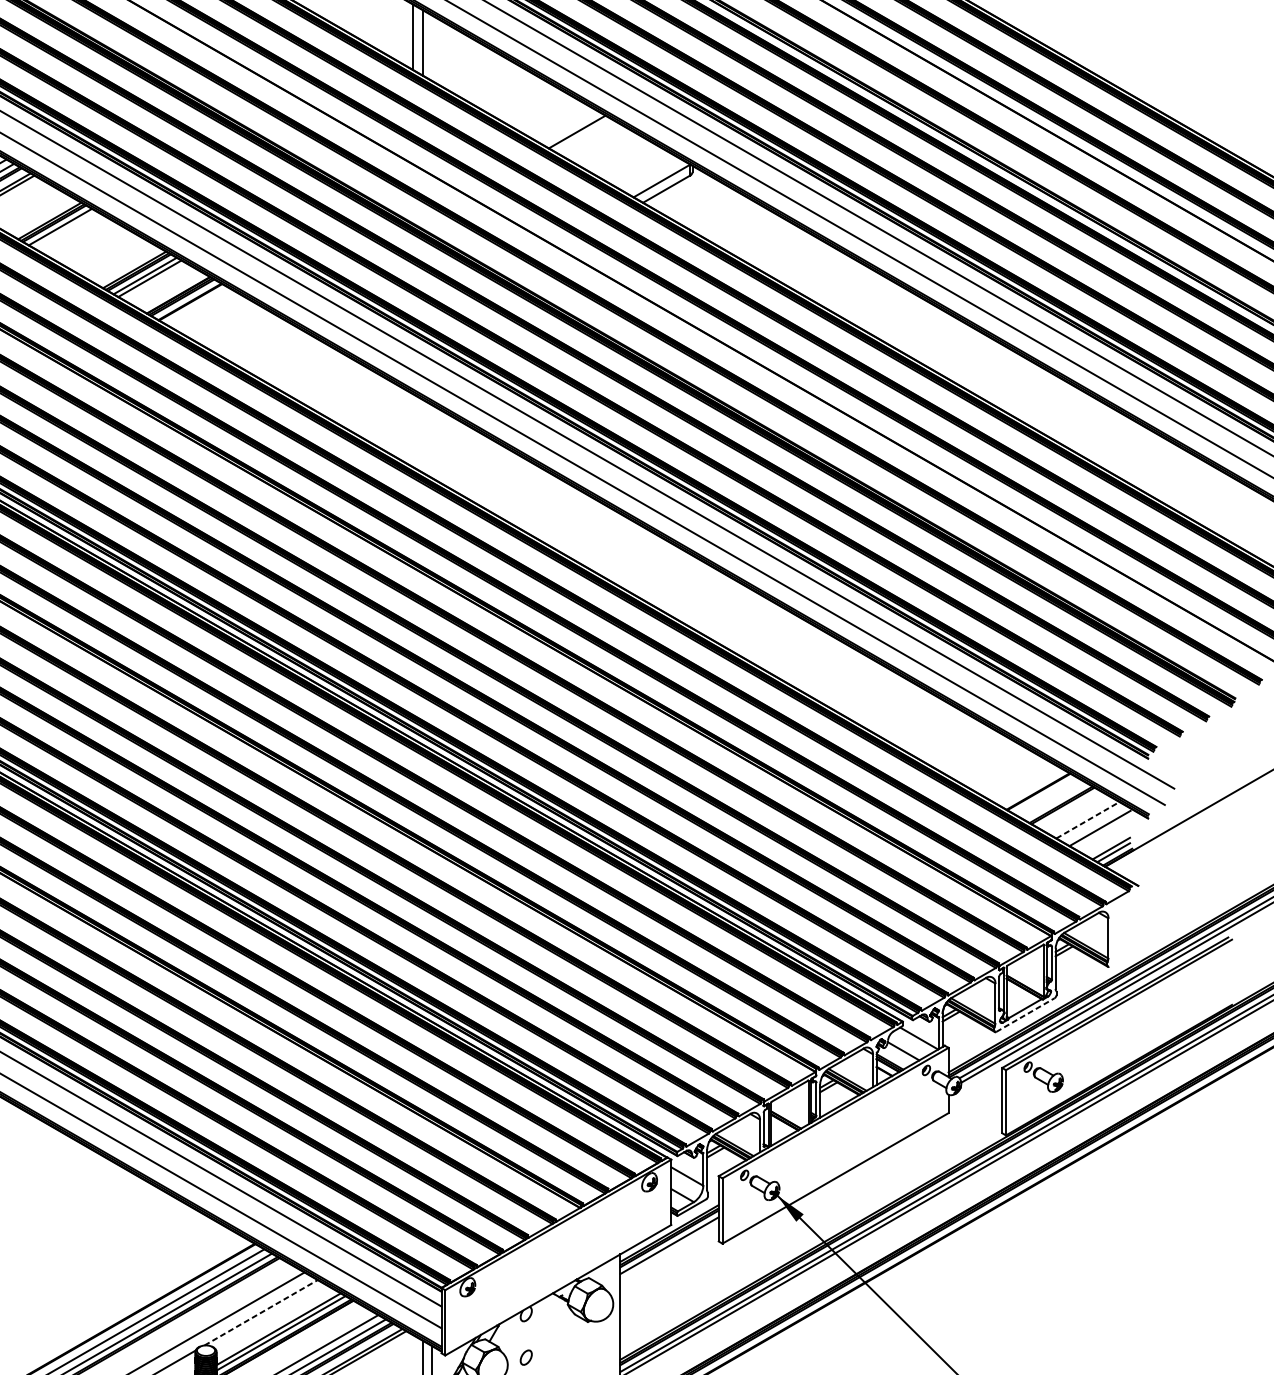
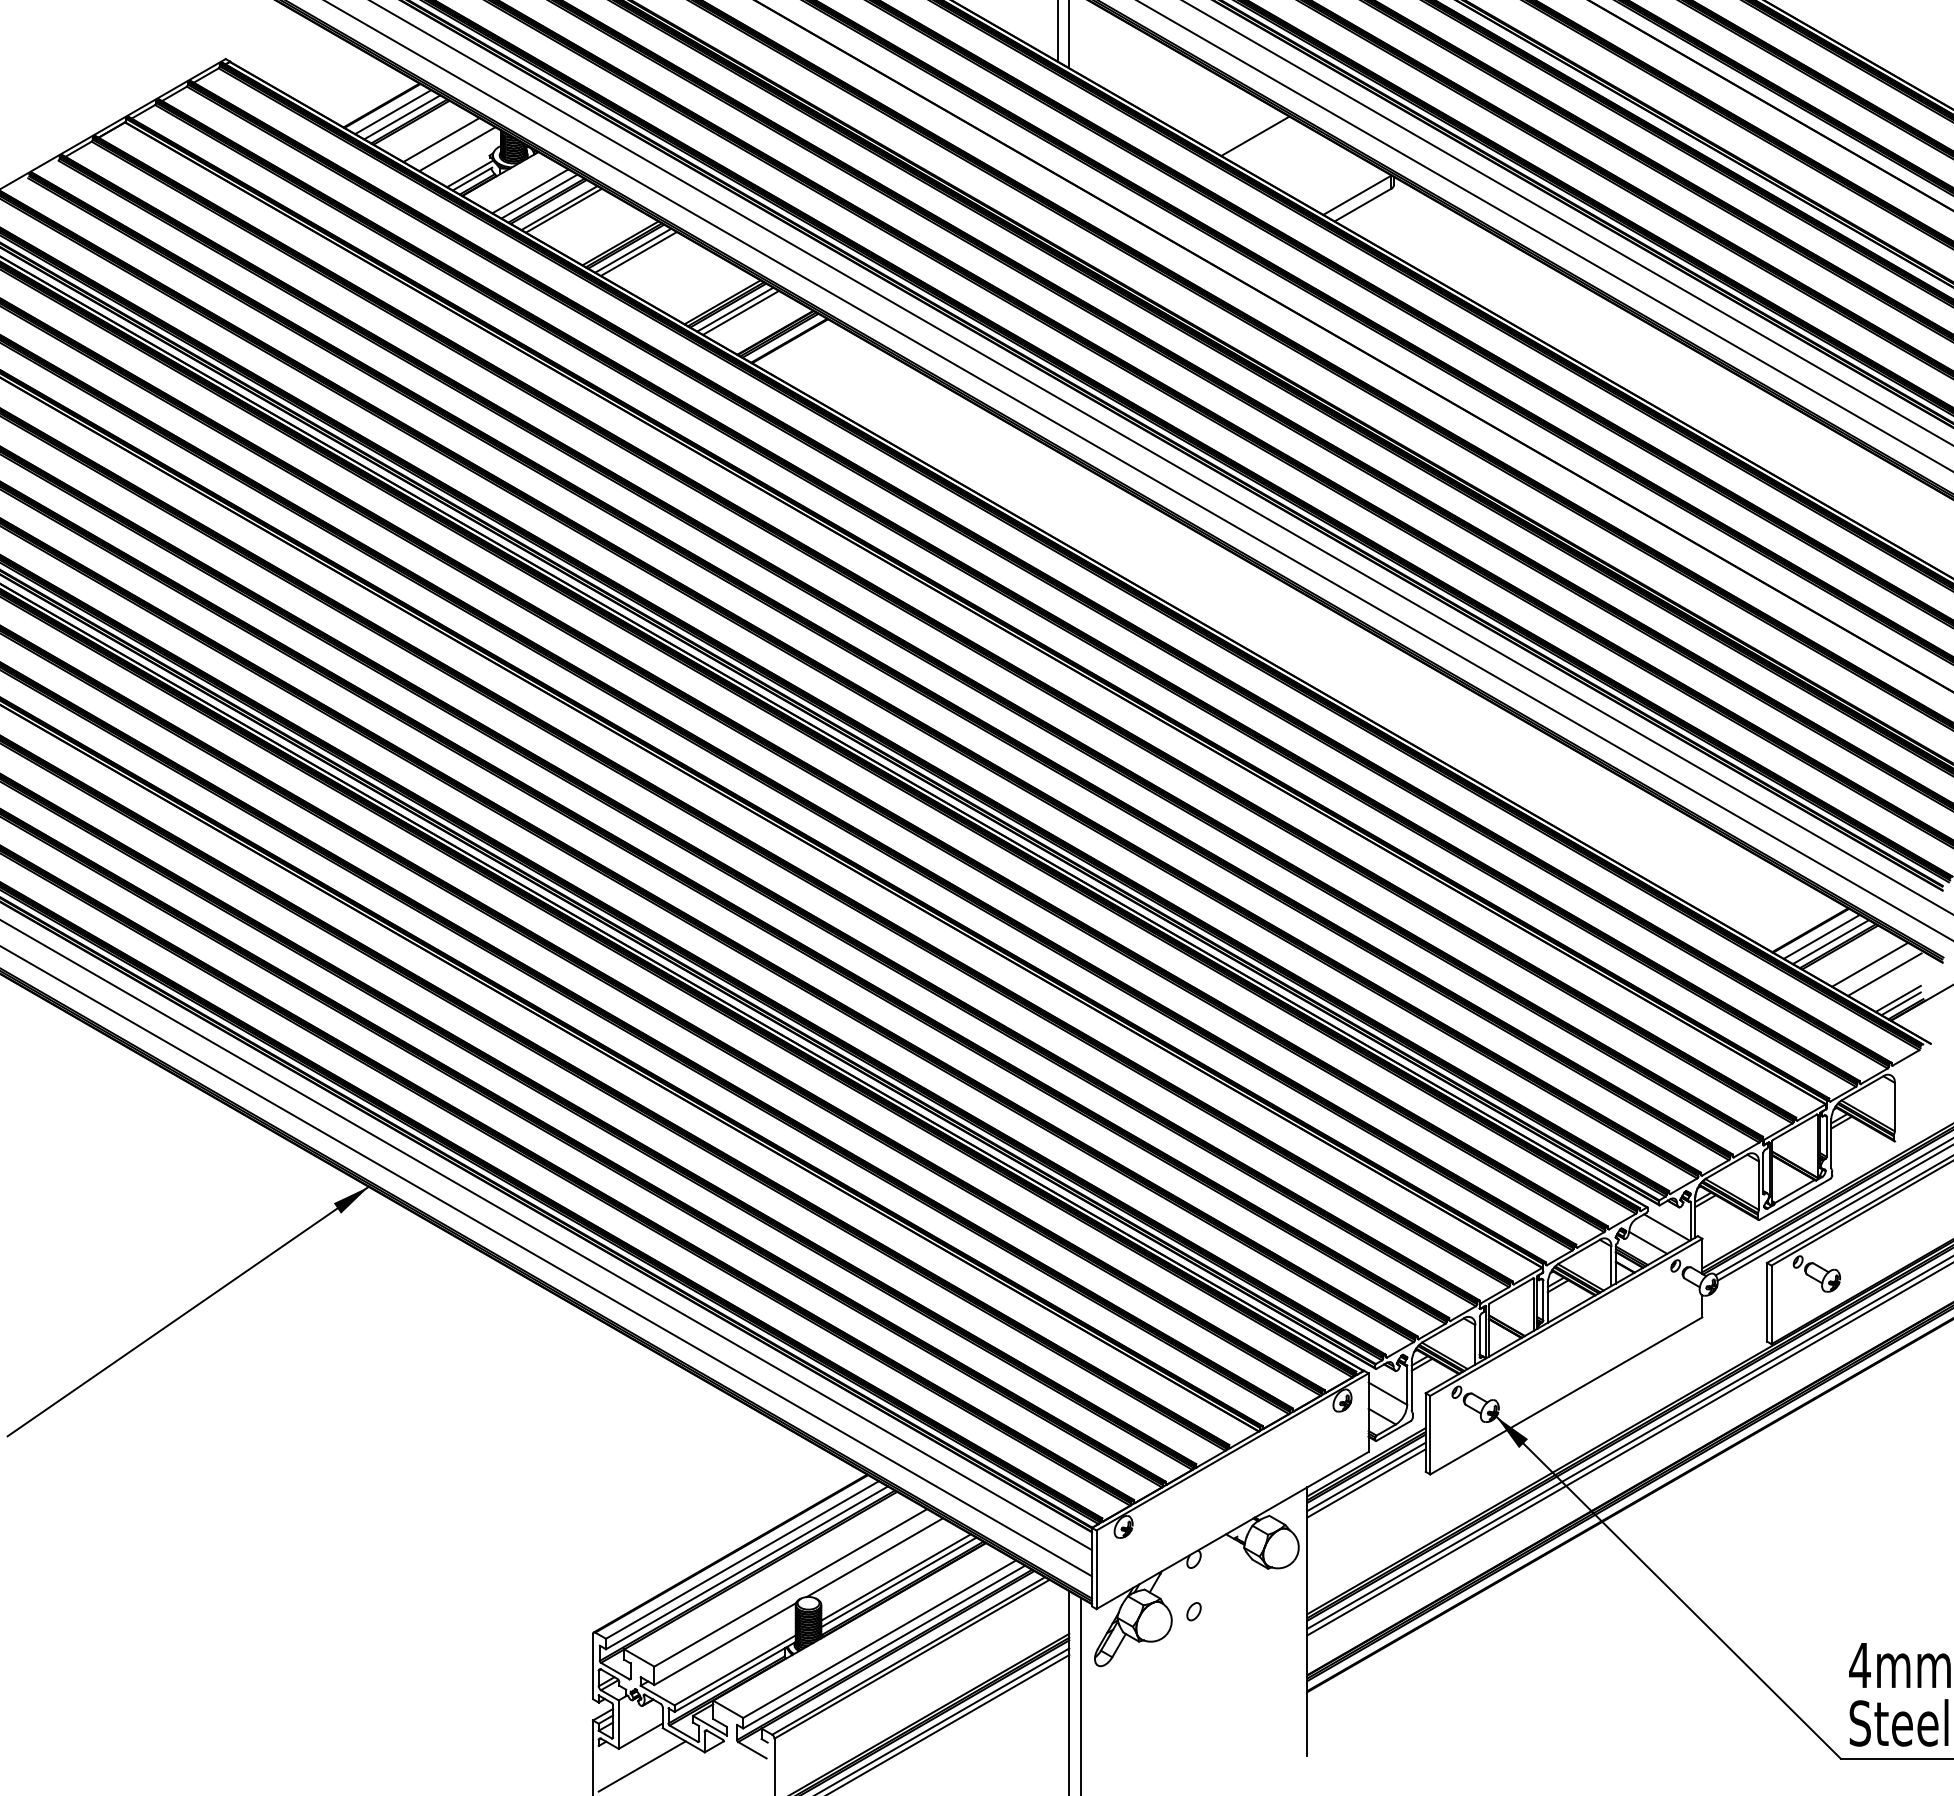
line: (64, 229) -> (638, 253), added
line: (1047, 796) -> (1821, 936), added
line: (1054, 801) -> (1830, 942), added
line: (1088, 820) -> (1870, 964), dashed -> solid
line: (1025, 1015) -> (1794, 1199), dashed -> solid
line: (669, 1251) -> (1366, 1483), added
line: (260, 1312) -> (874, 1557), dashed -> solid

